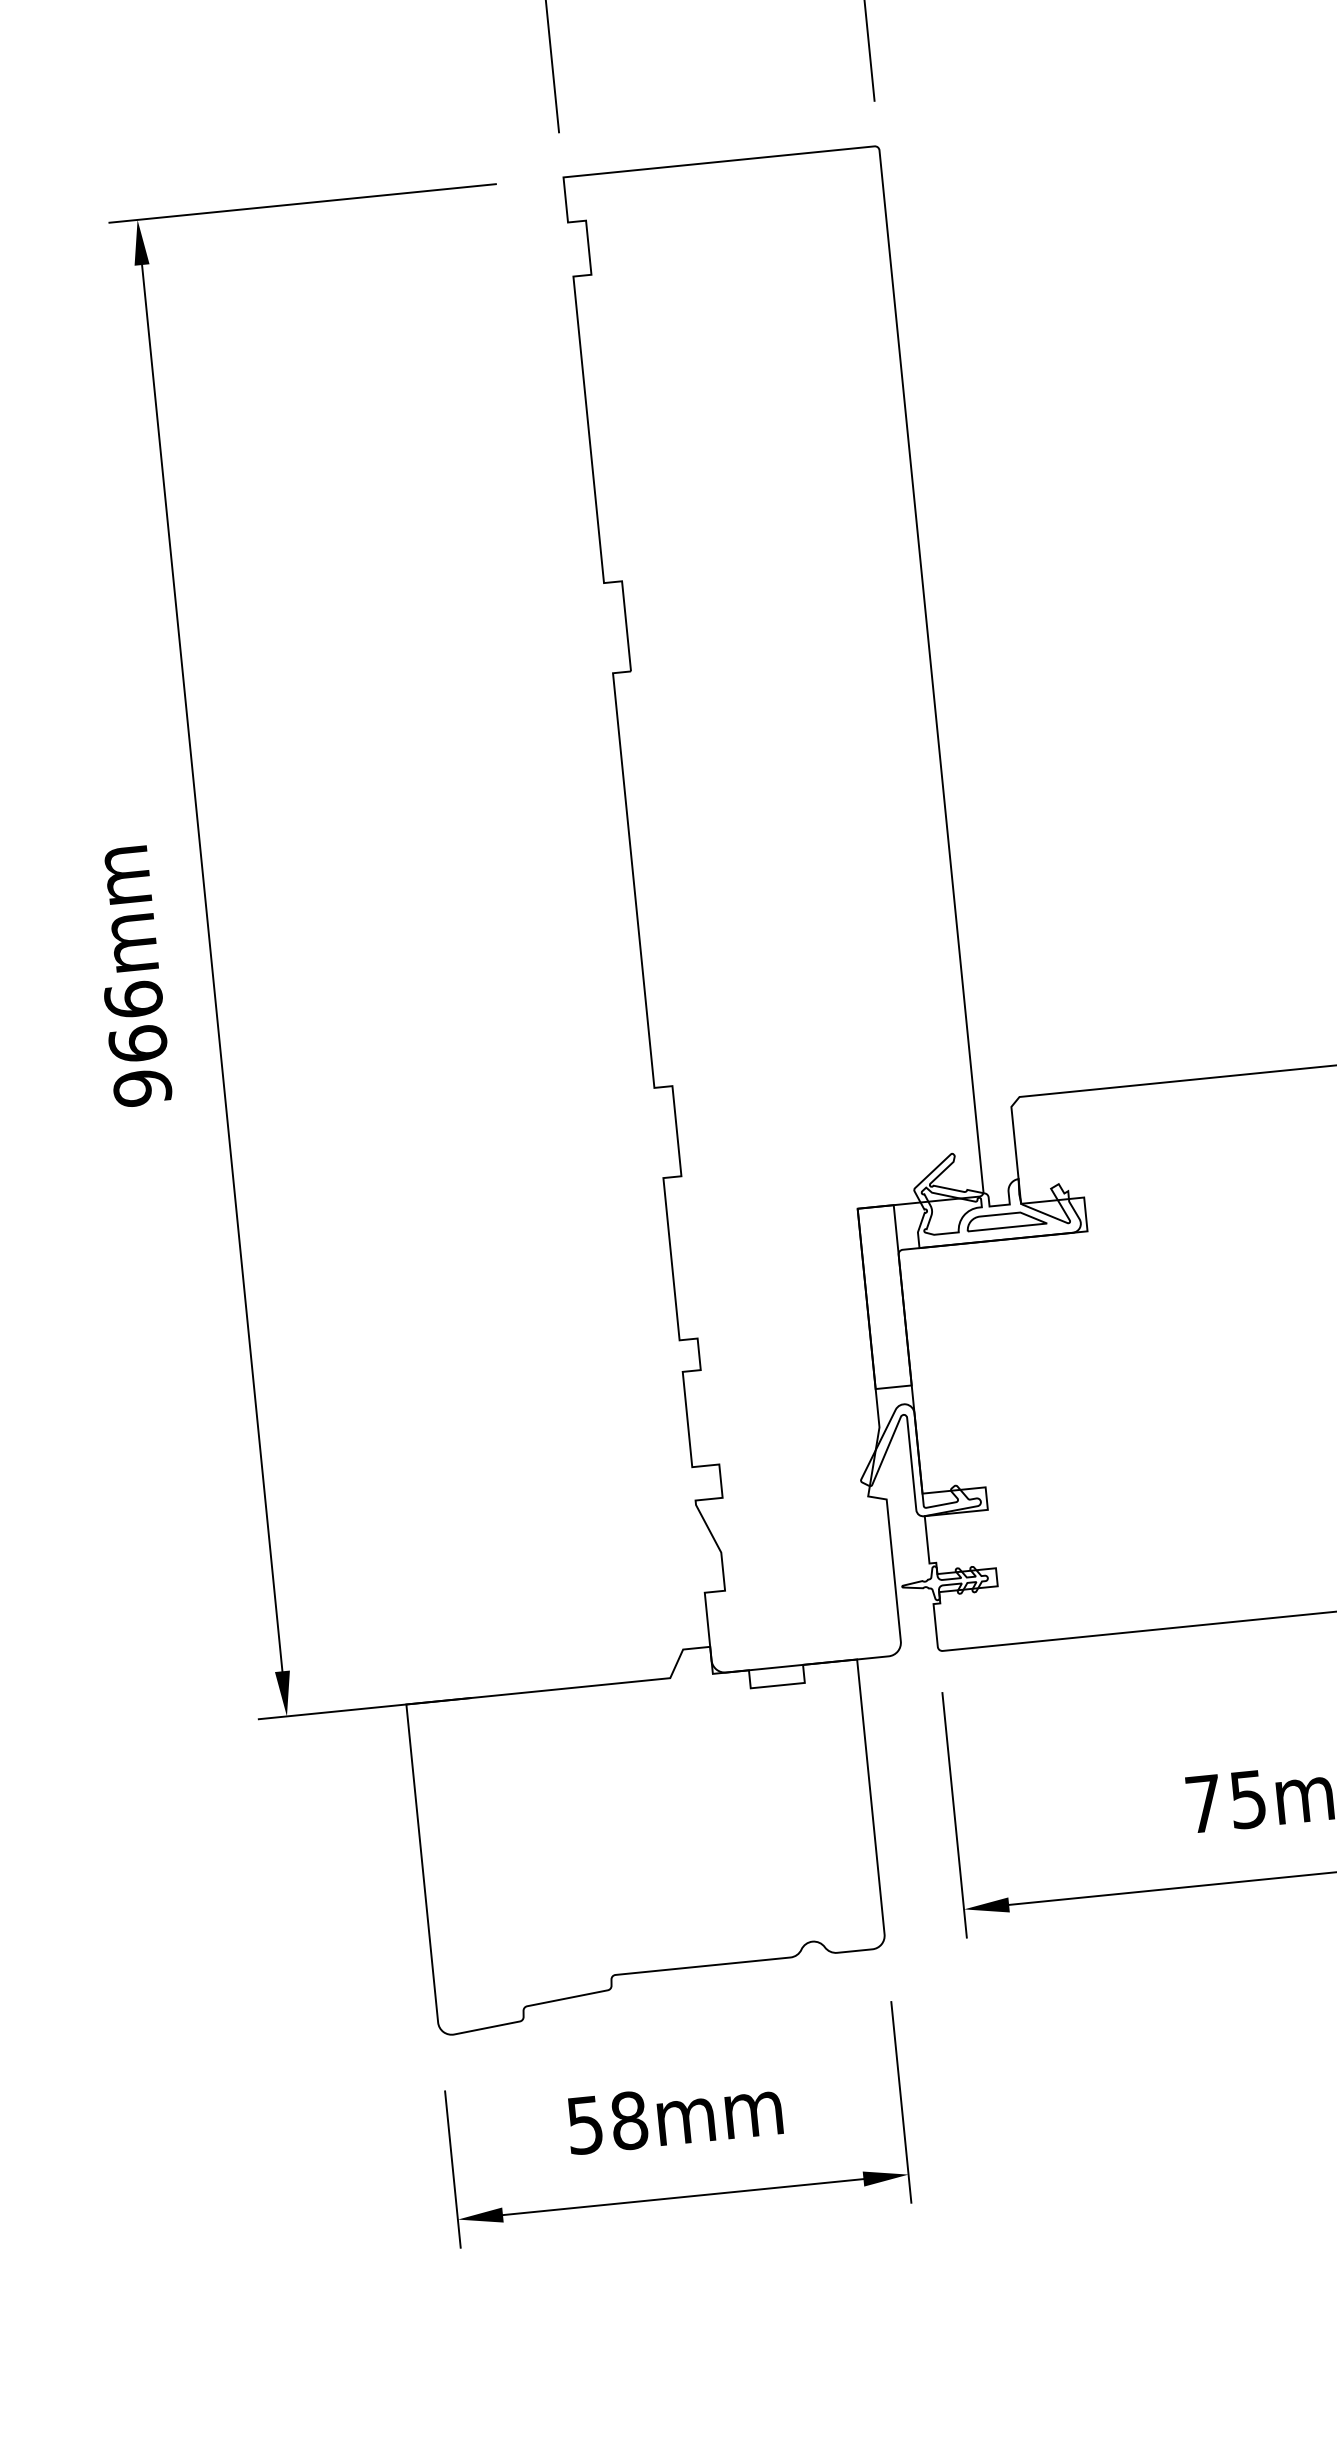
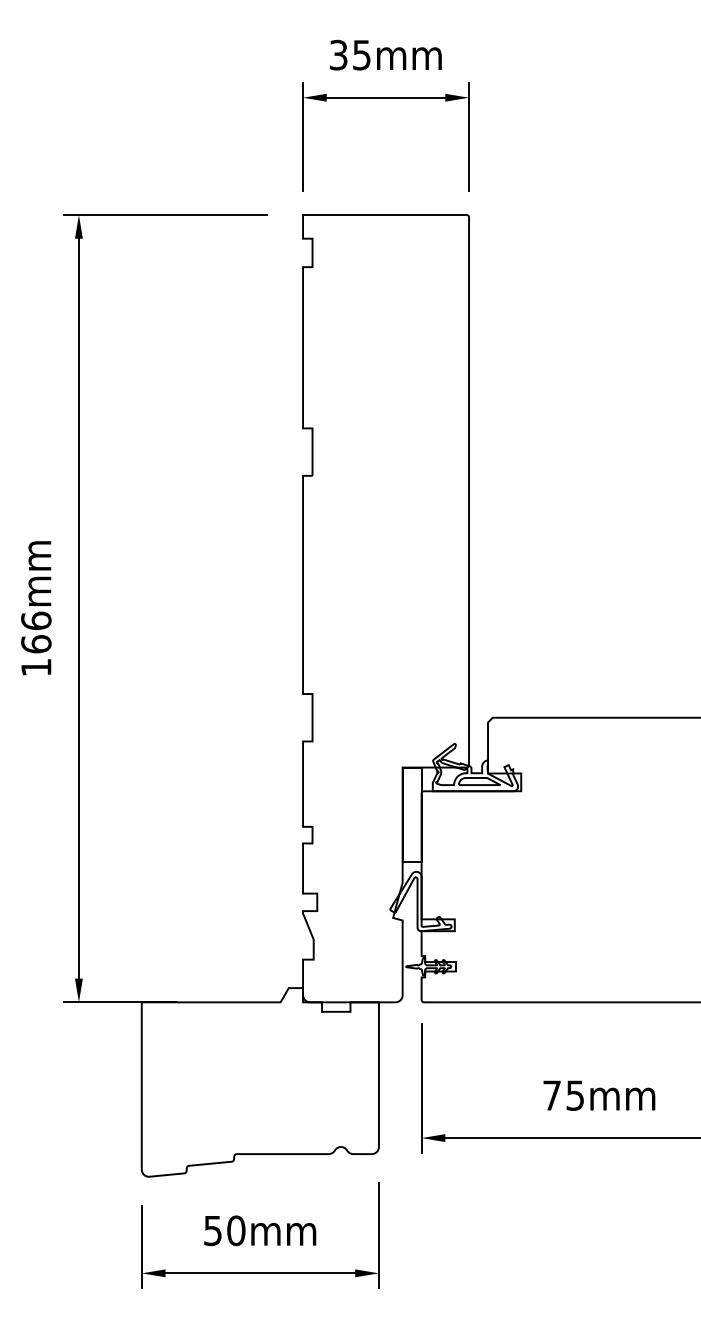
text: (142, 1088) -> (36, 667), 966mm -> 166mm
text: (629, 2120) -> (236, 1230), 58mm -> 50mm

